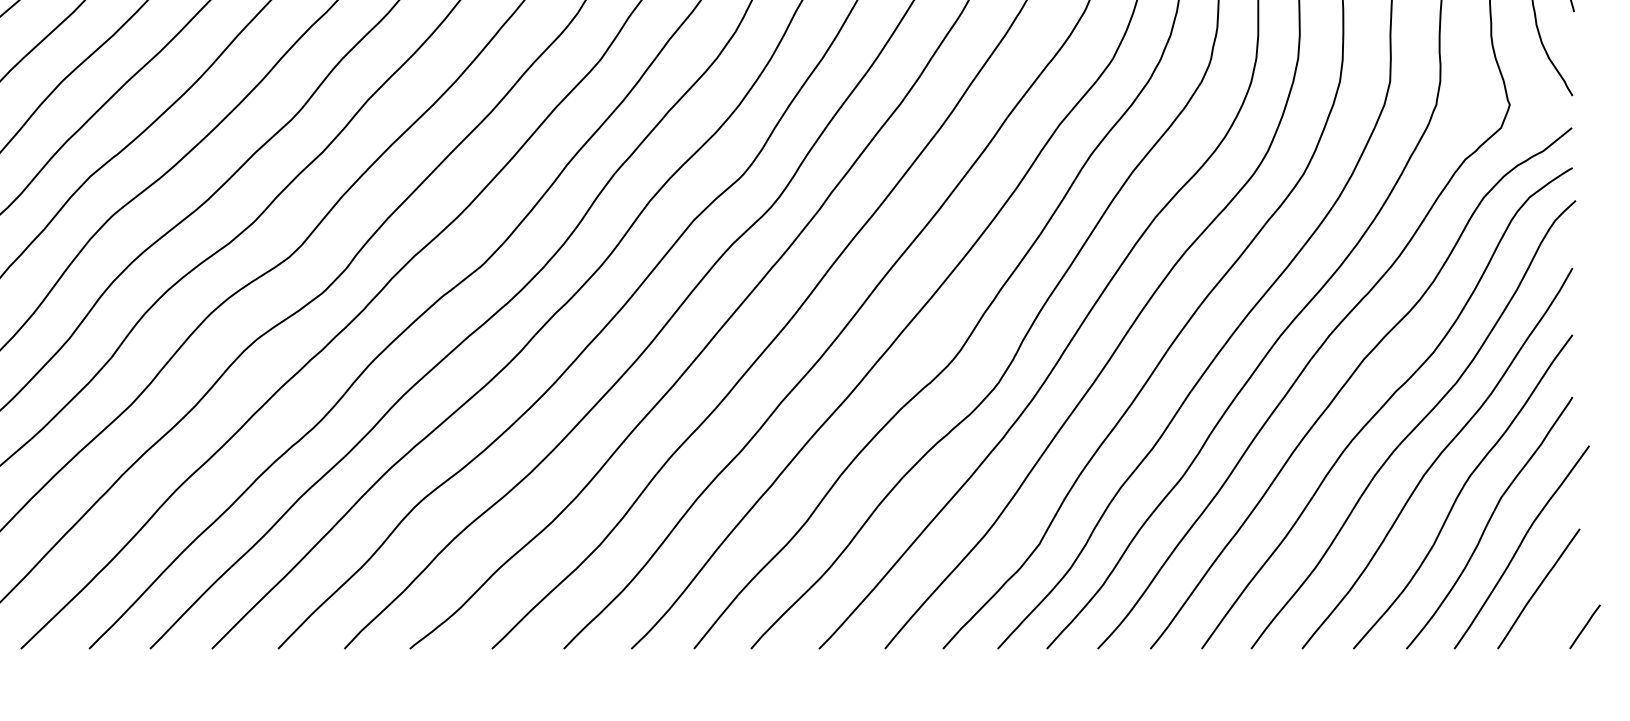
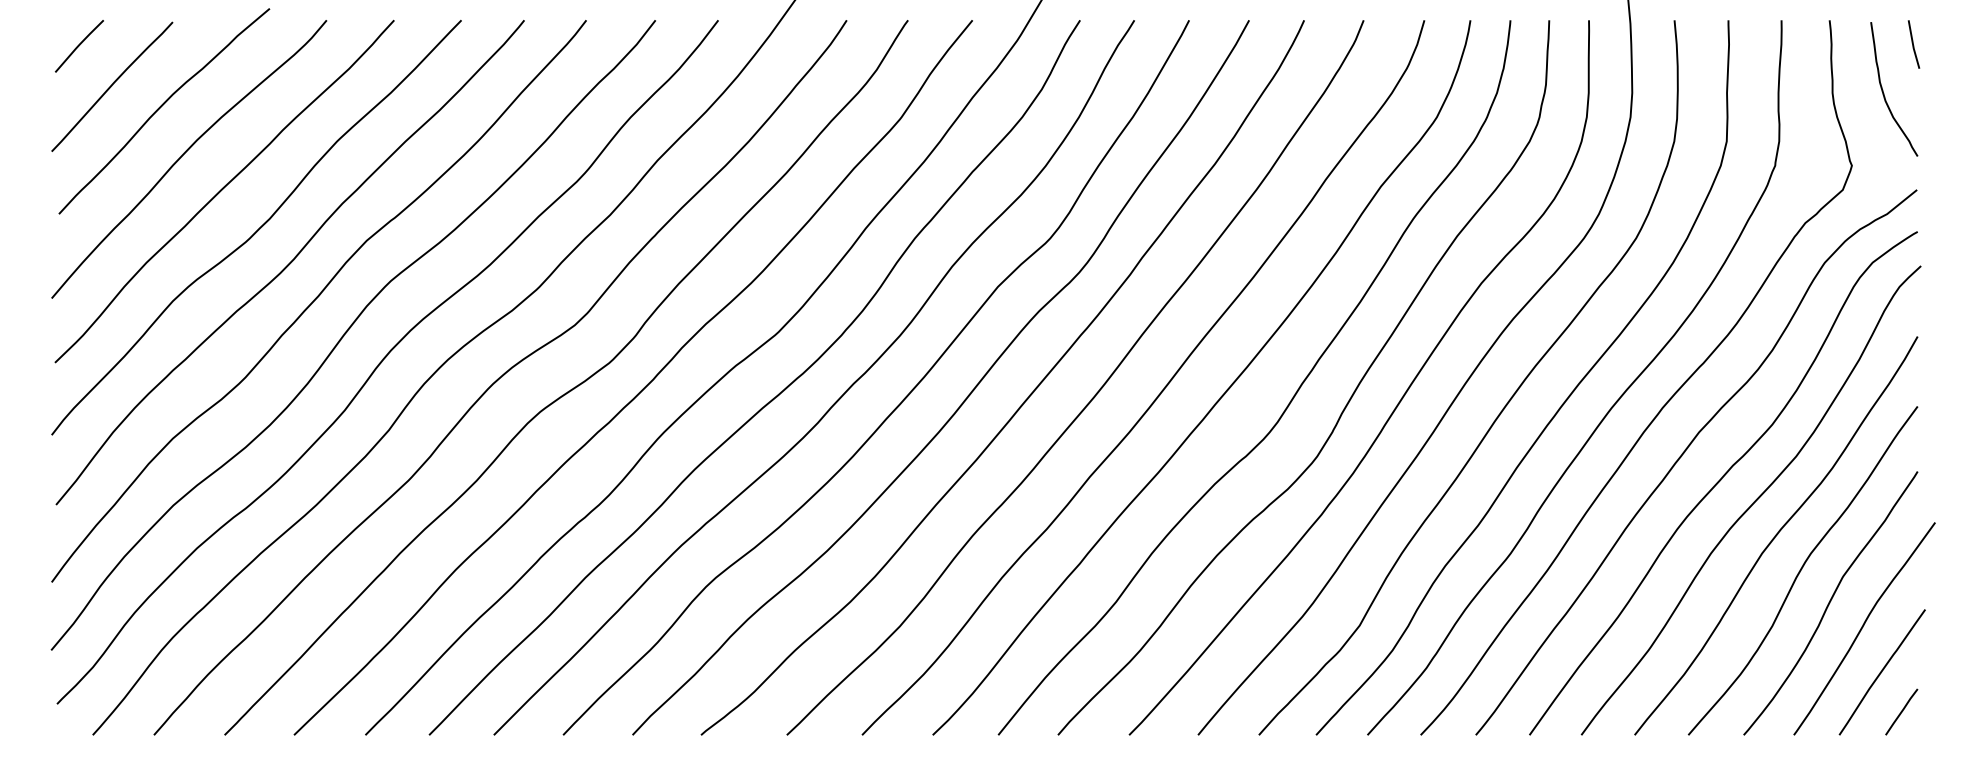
line: (1584, 626) -> (1901, 711), moved

